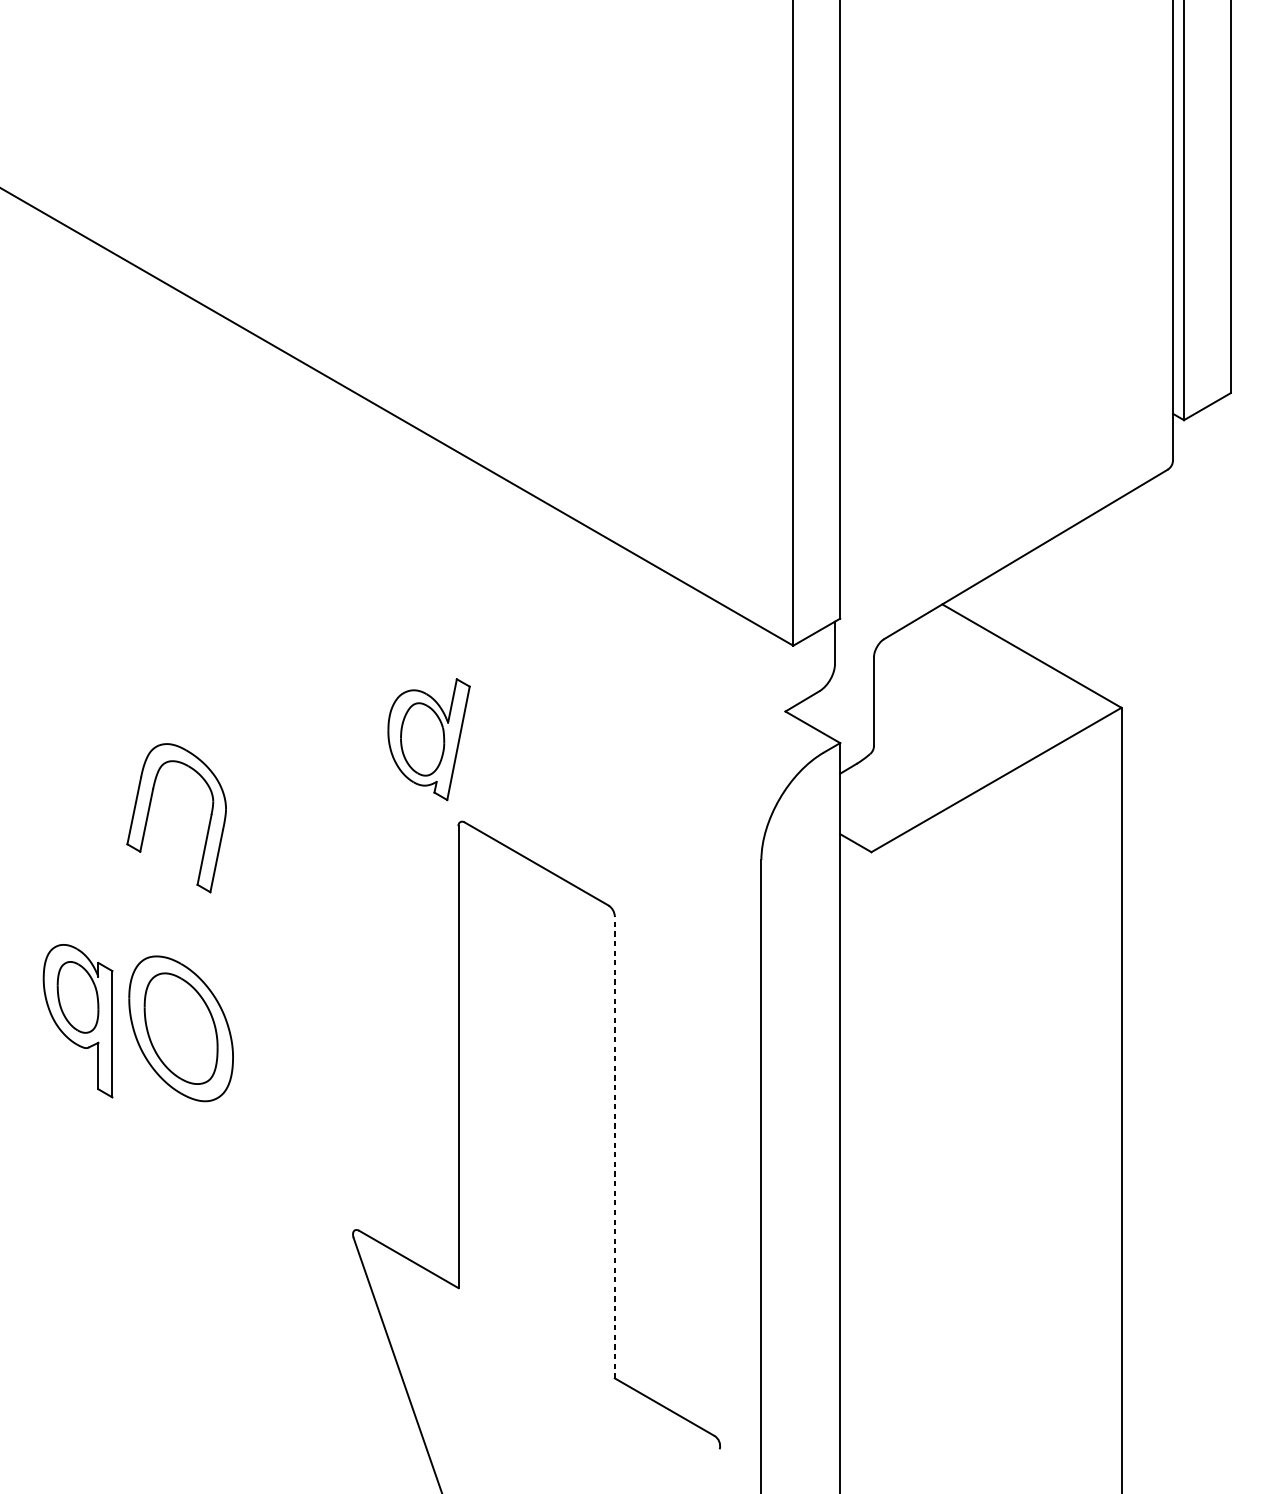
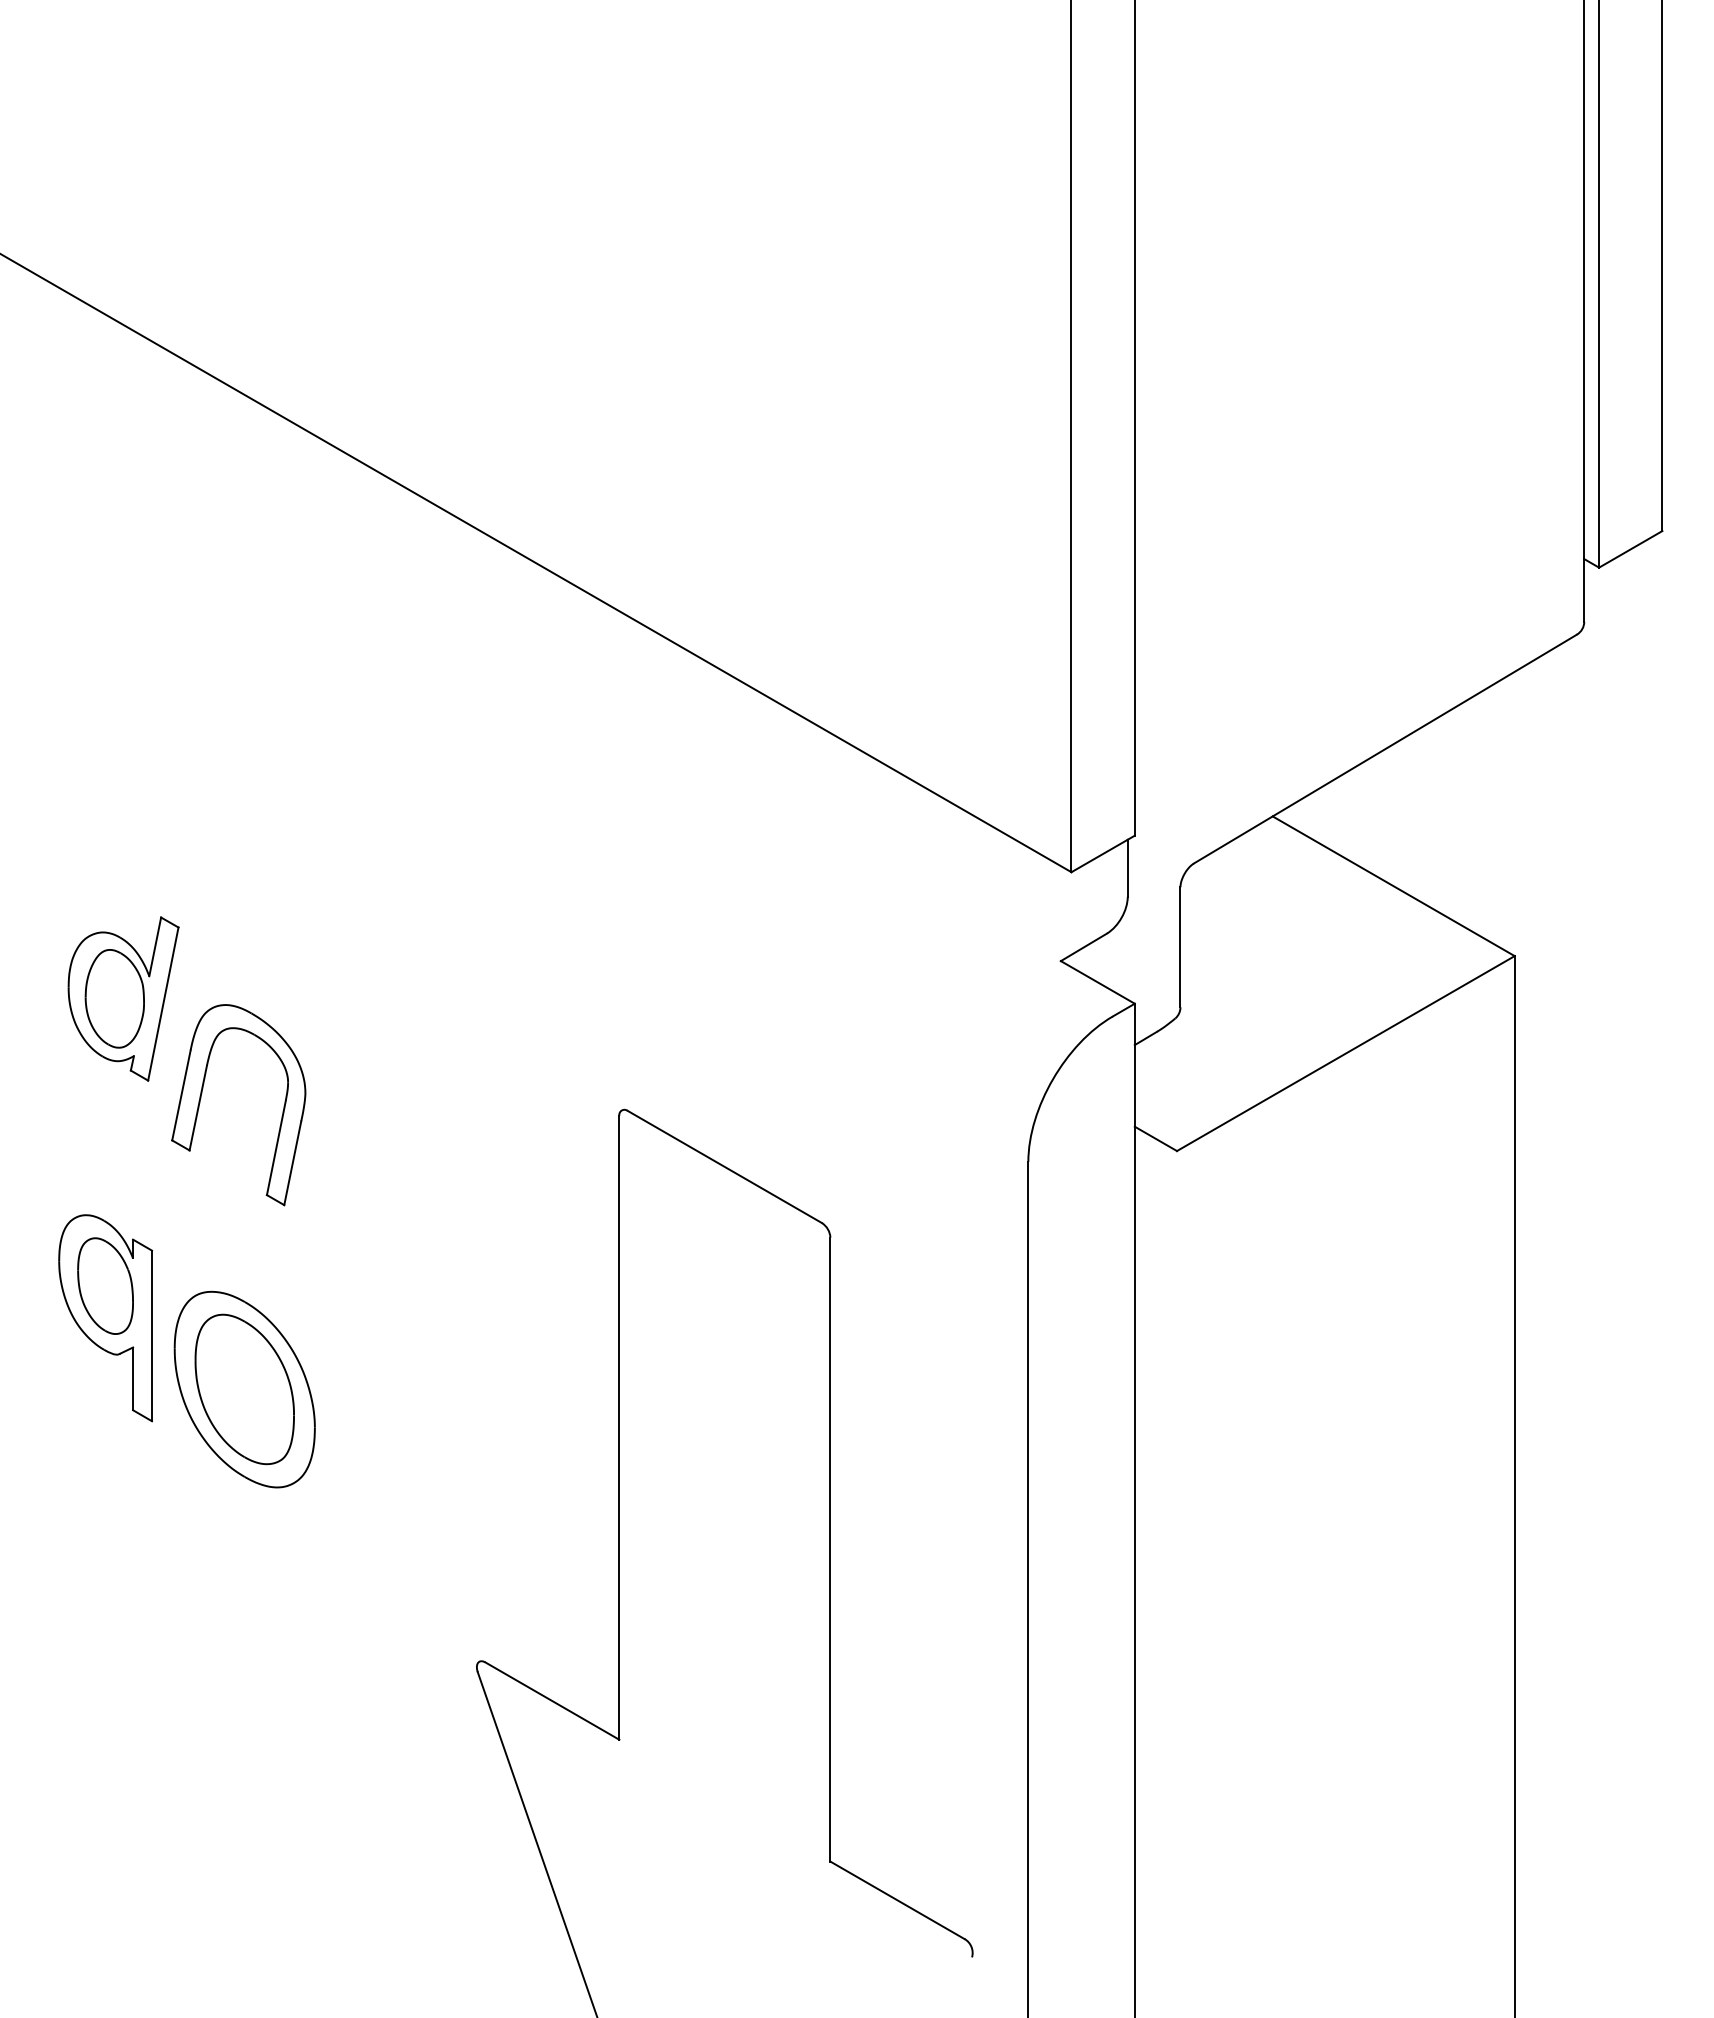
part: (429, 739) -> (123, 998), moved
part: (78, 1021) -> (105, 1318), moved
line: (614, 1147) -> (830, 1549), dashed -> solid

